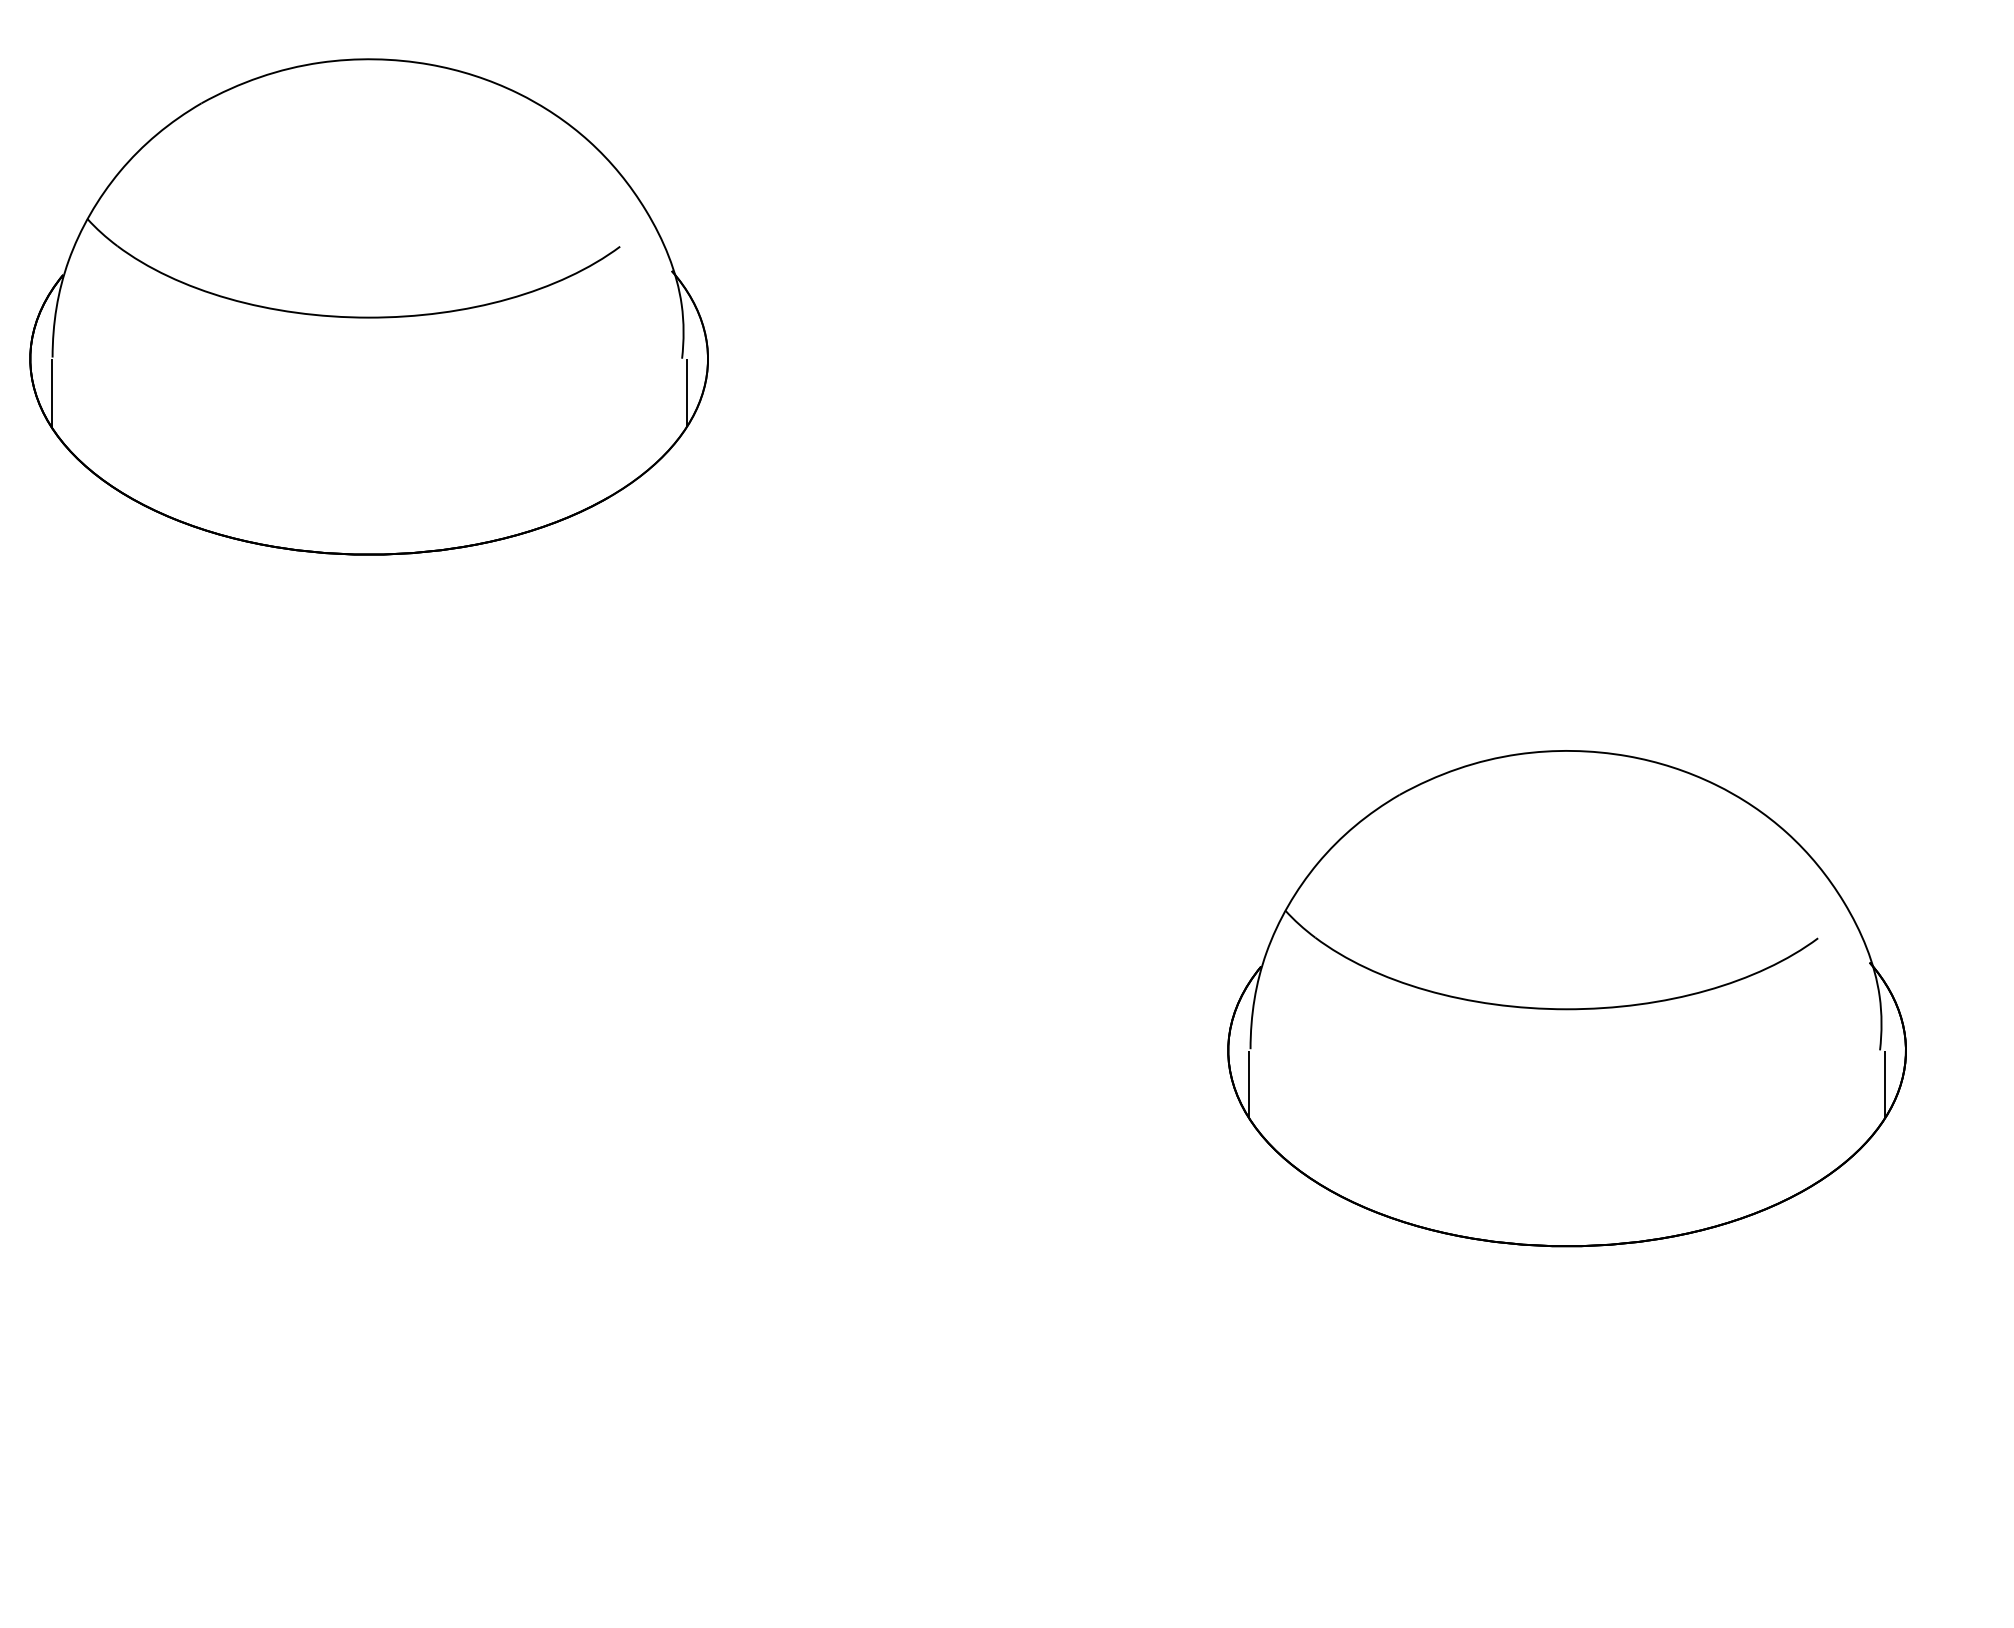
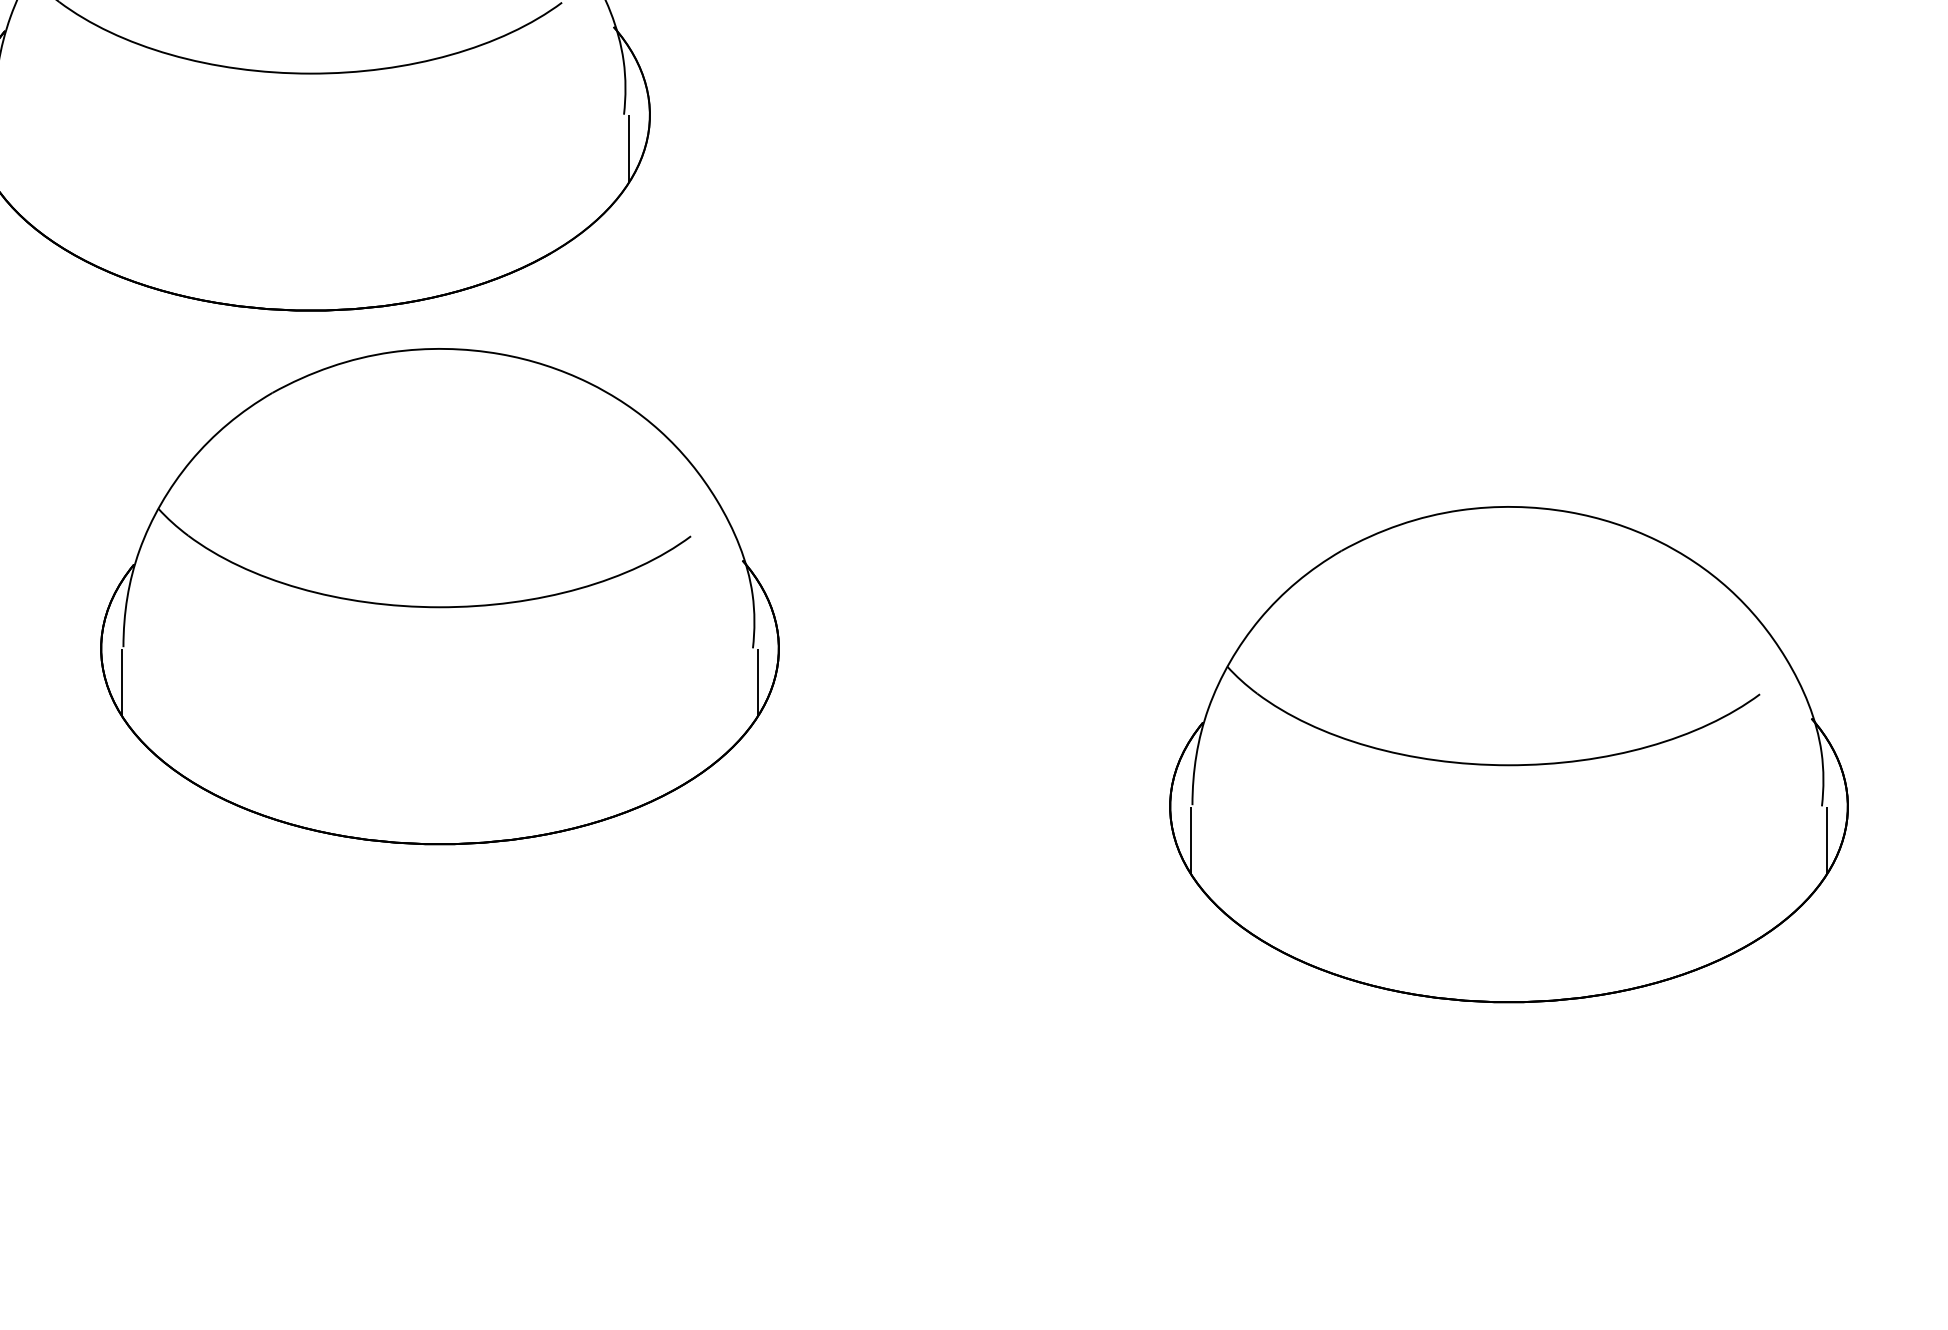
part: (497, 840) -> (439, 596), added

